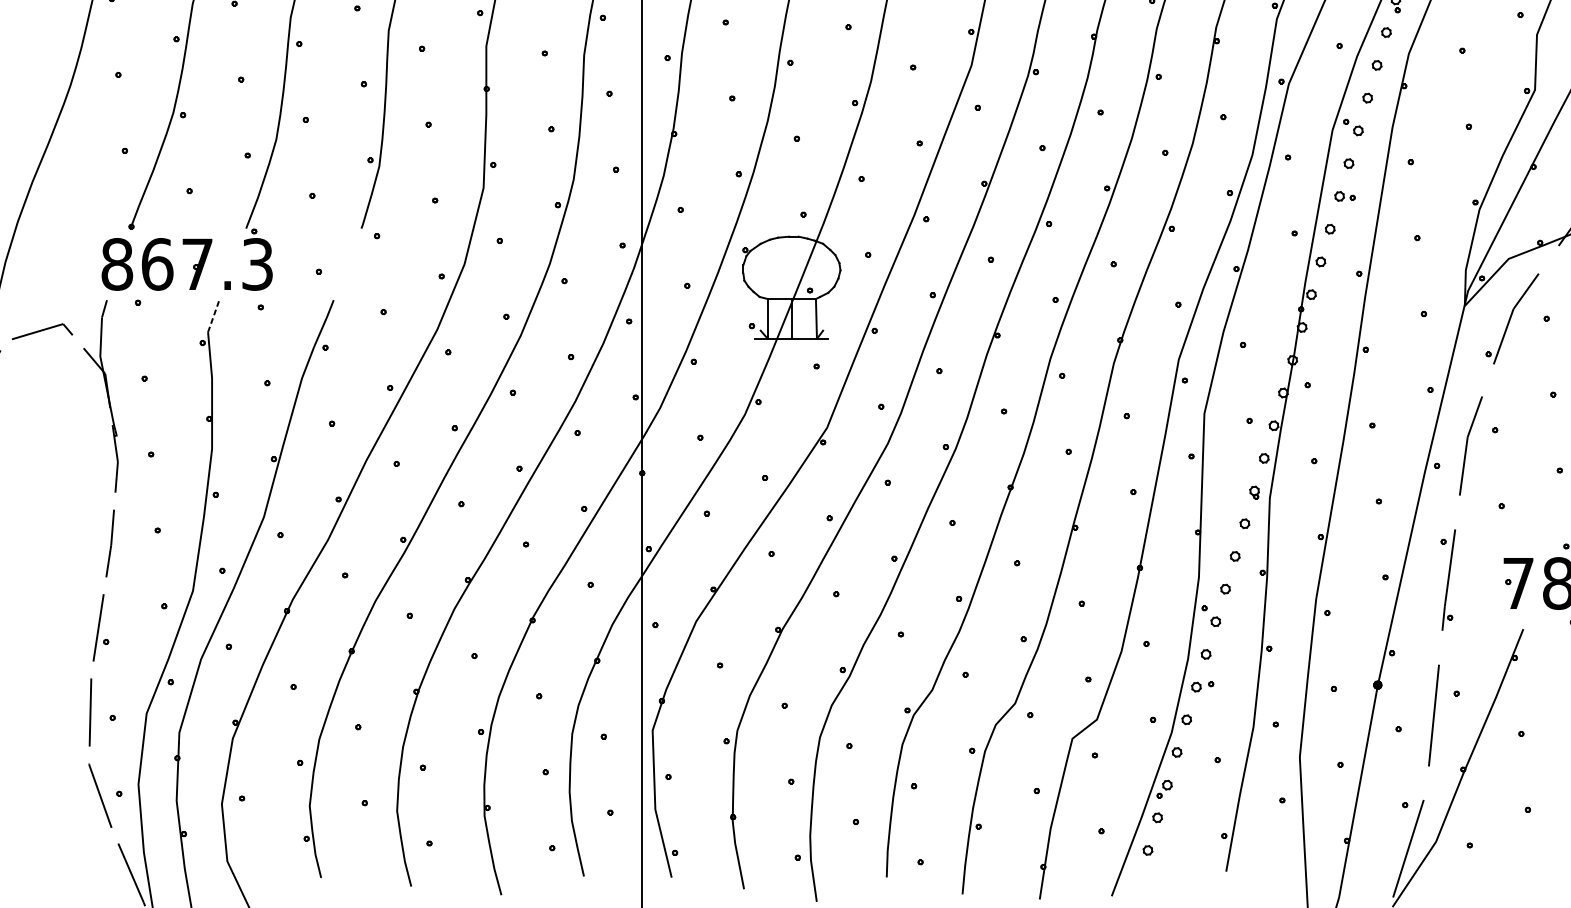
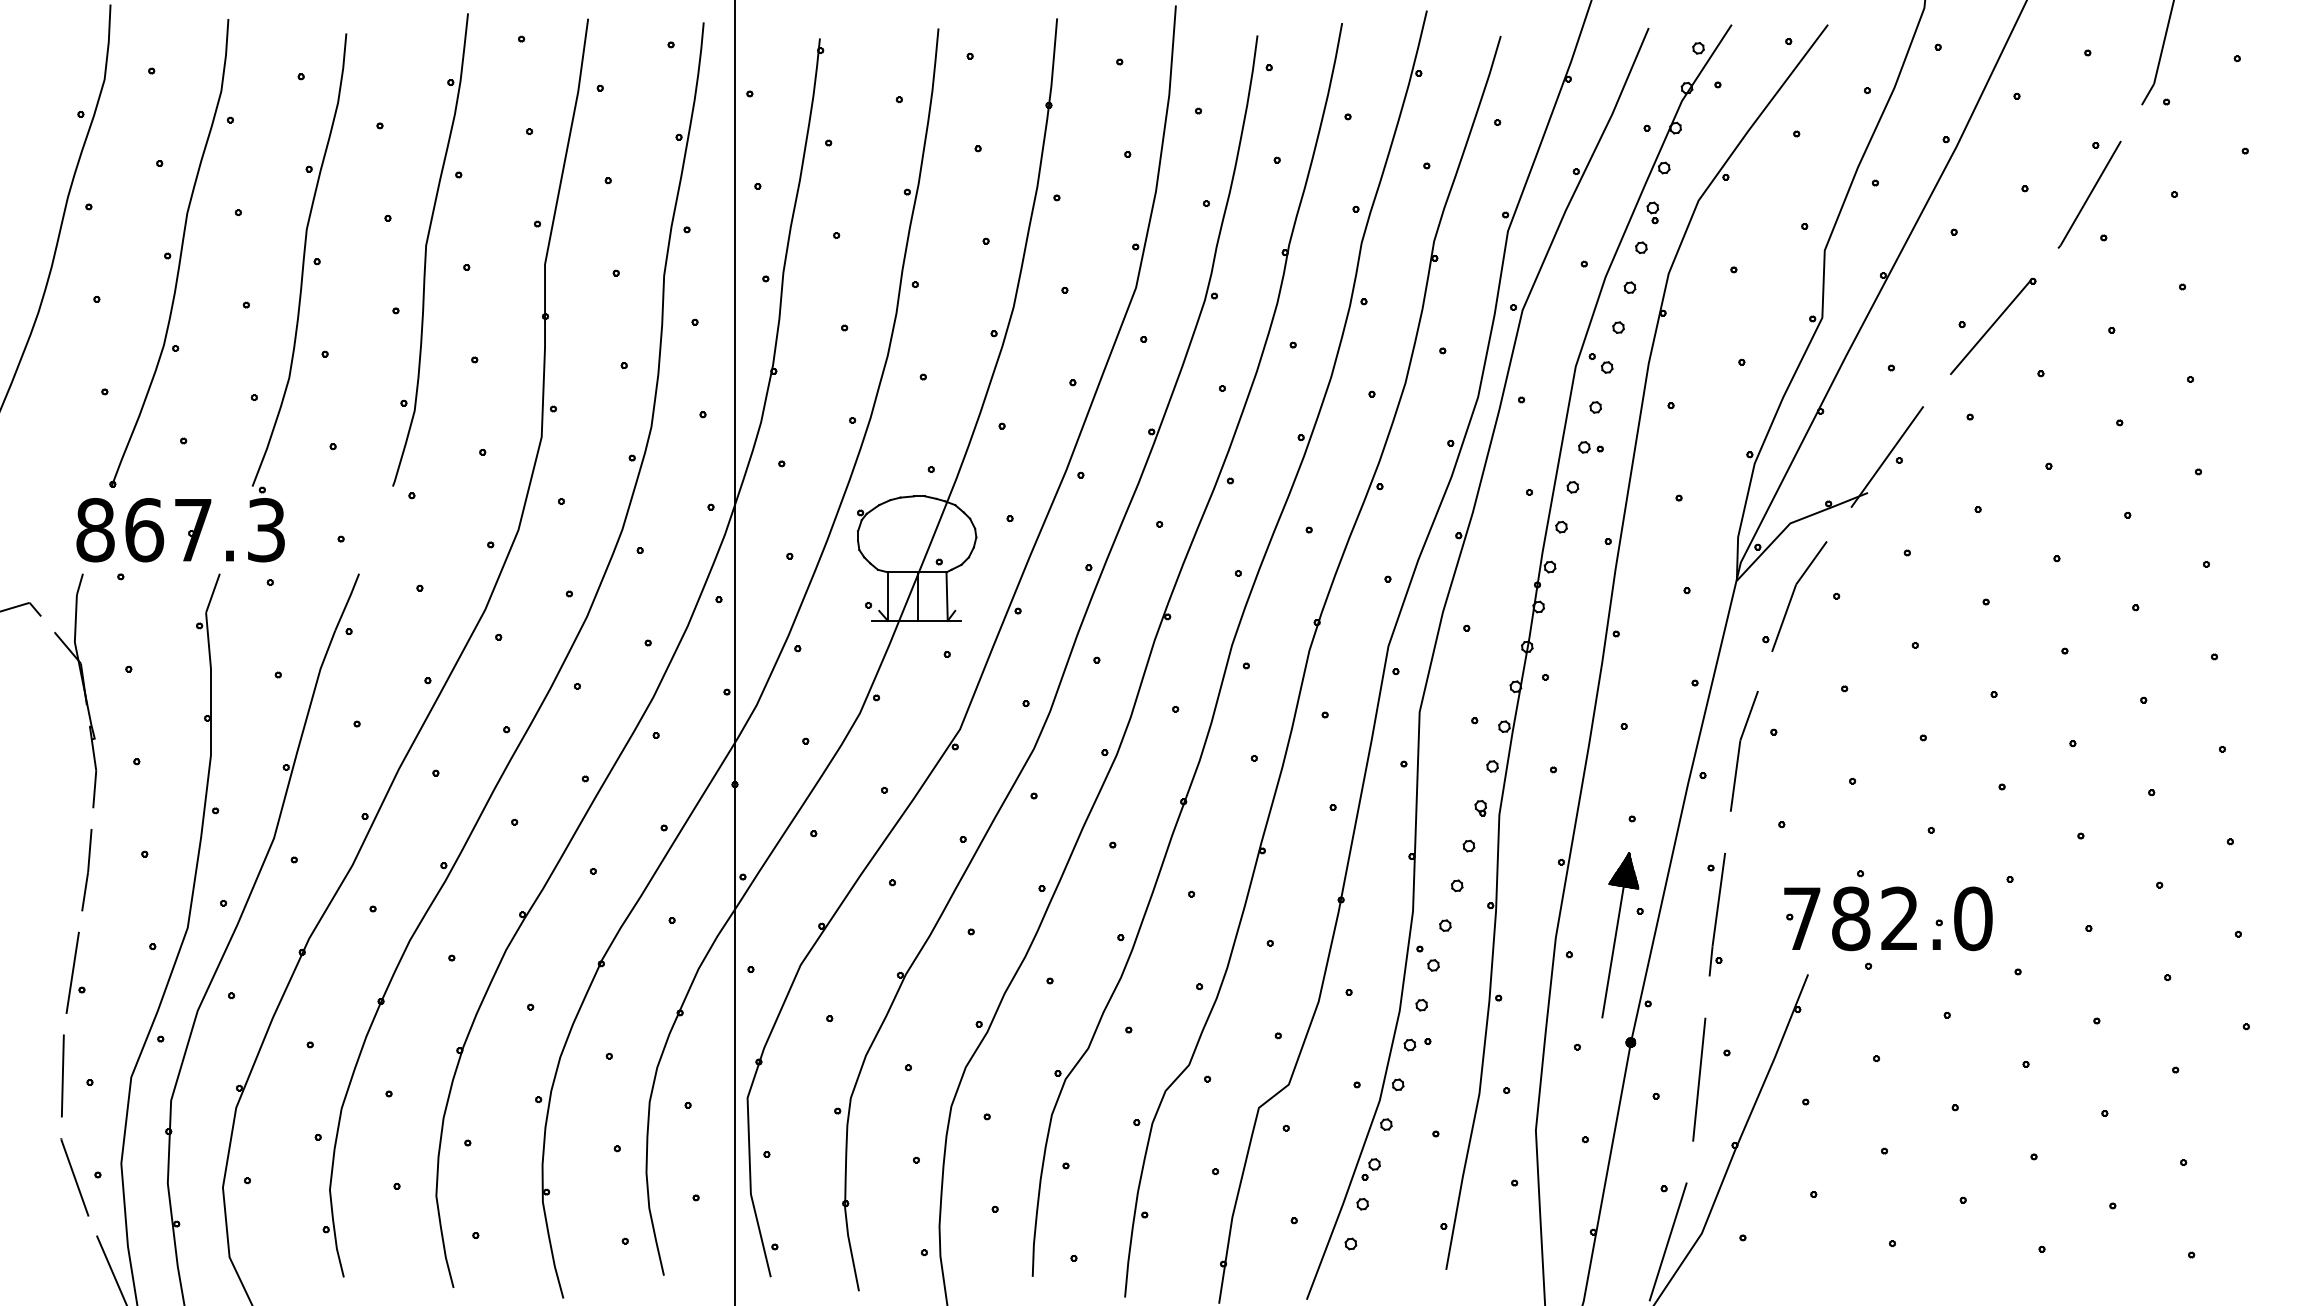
line: (213, 316) -> (212, 593), dashed -> solid
part: (1369, 597) -> (1620, 935), added

